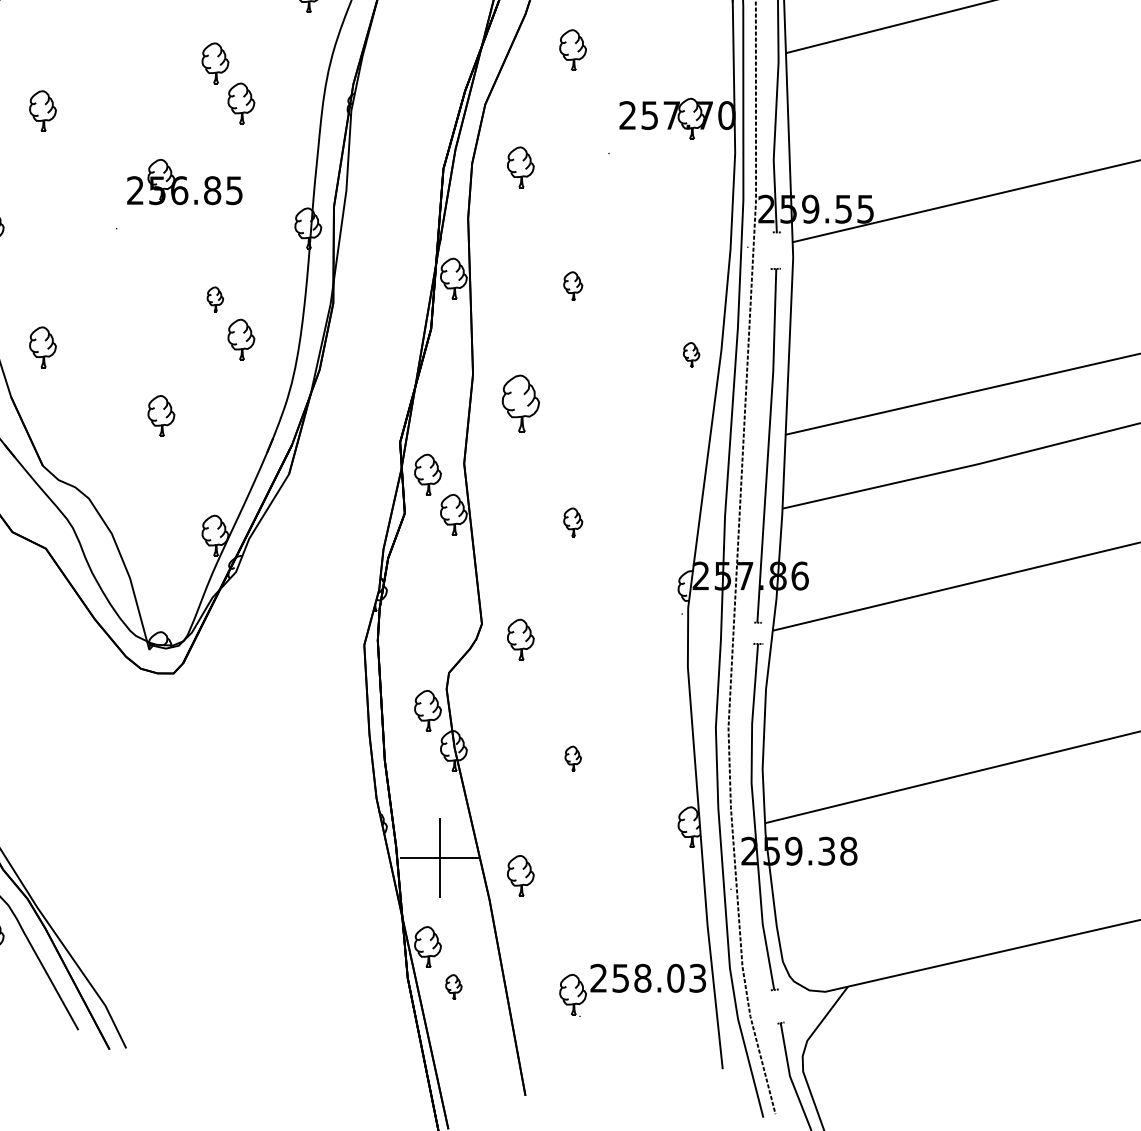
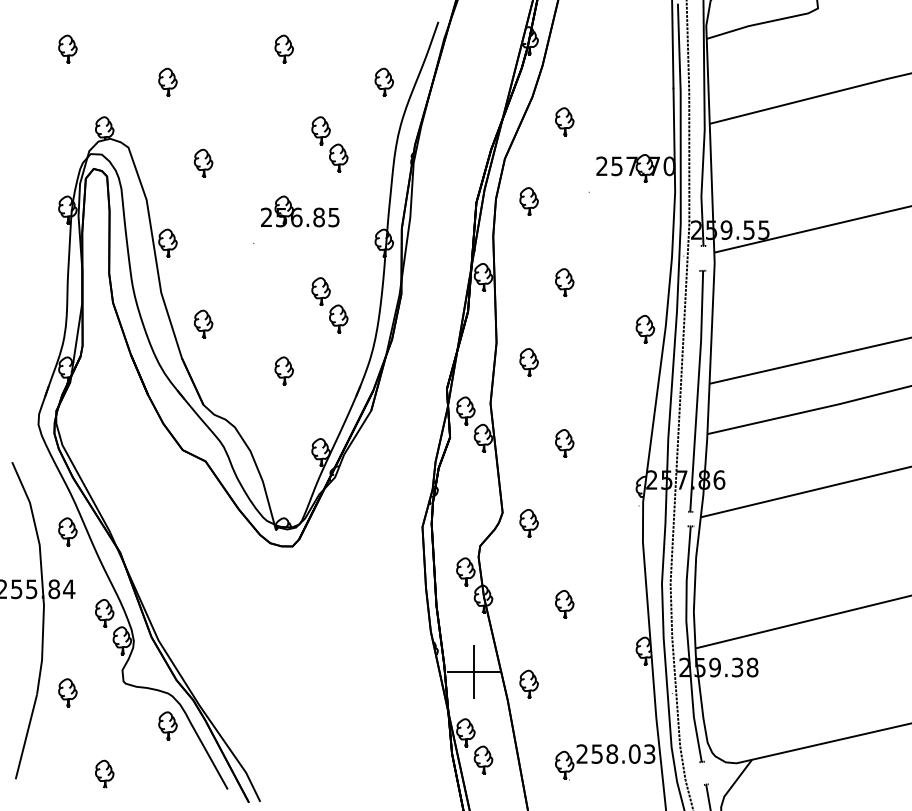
part: (572, 286) -> (564, 282), size x1.43
part: (214, 299) -> (320, 291), size x1.67
part: (691, 355) -> (645, 329), size x1.67
part: (519, 403) -> (528, 362), size x0.71
part: (572, 522) -> (564, 443), size x1.43
part: (572, 758) -> (564, 604), size x1.67
part: (453, 986) -> (483, 759), size x1.67

